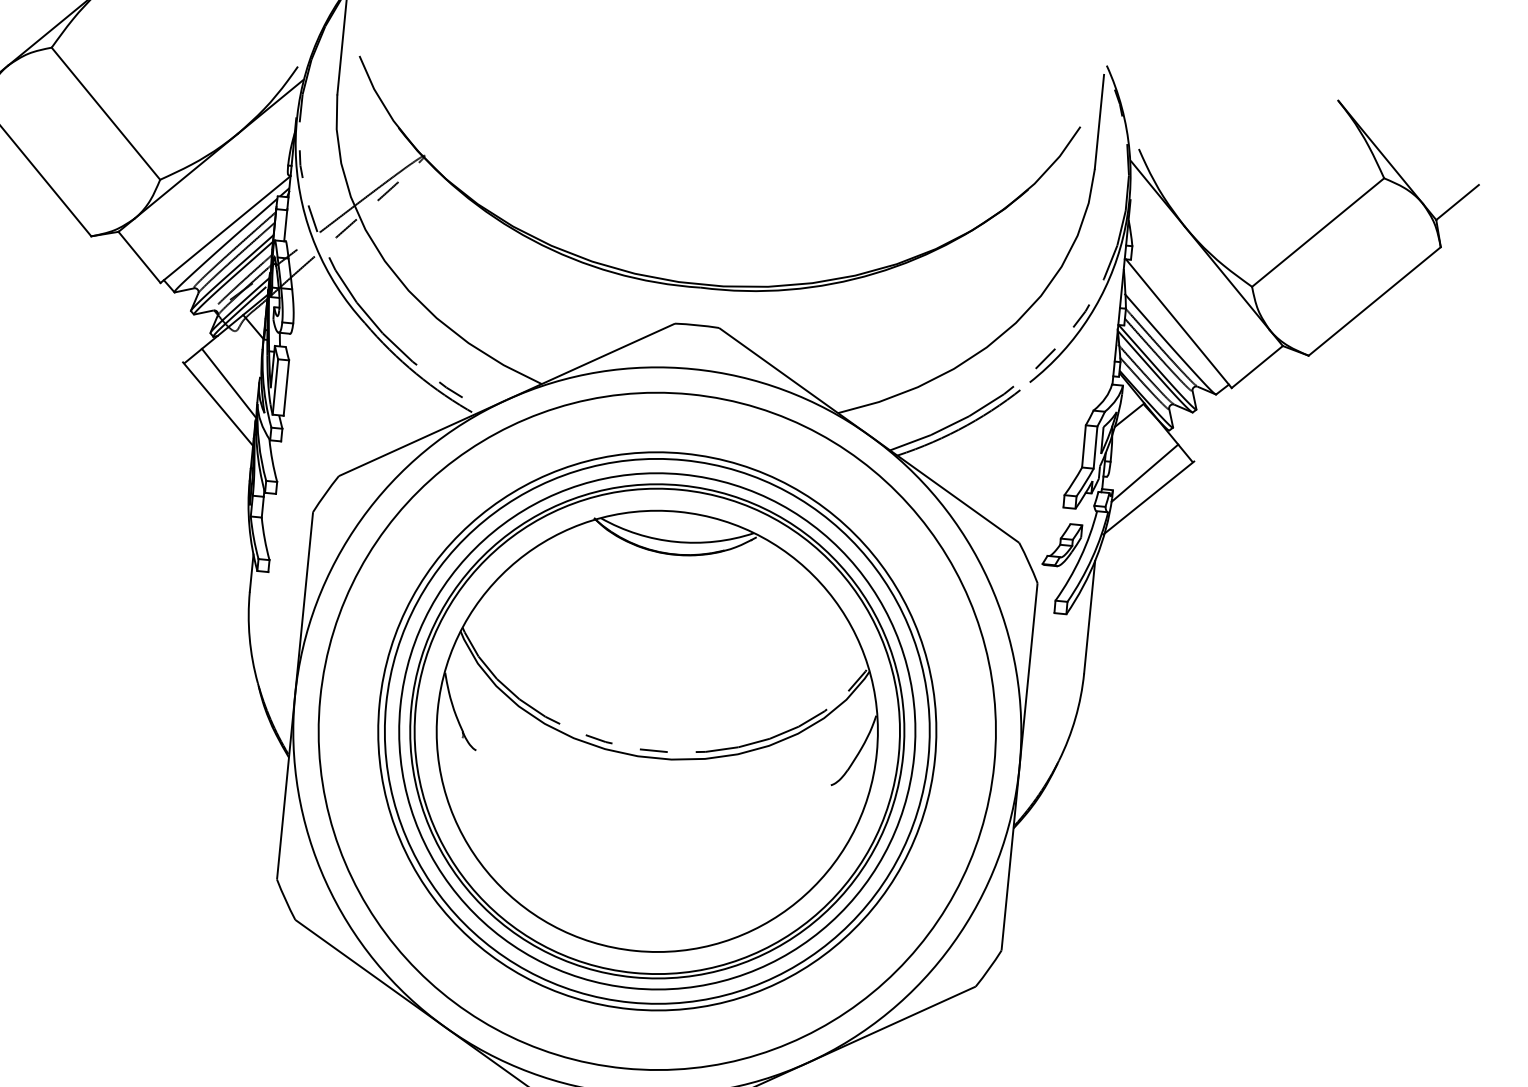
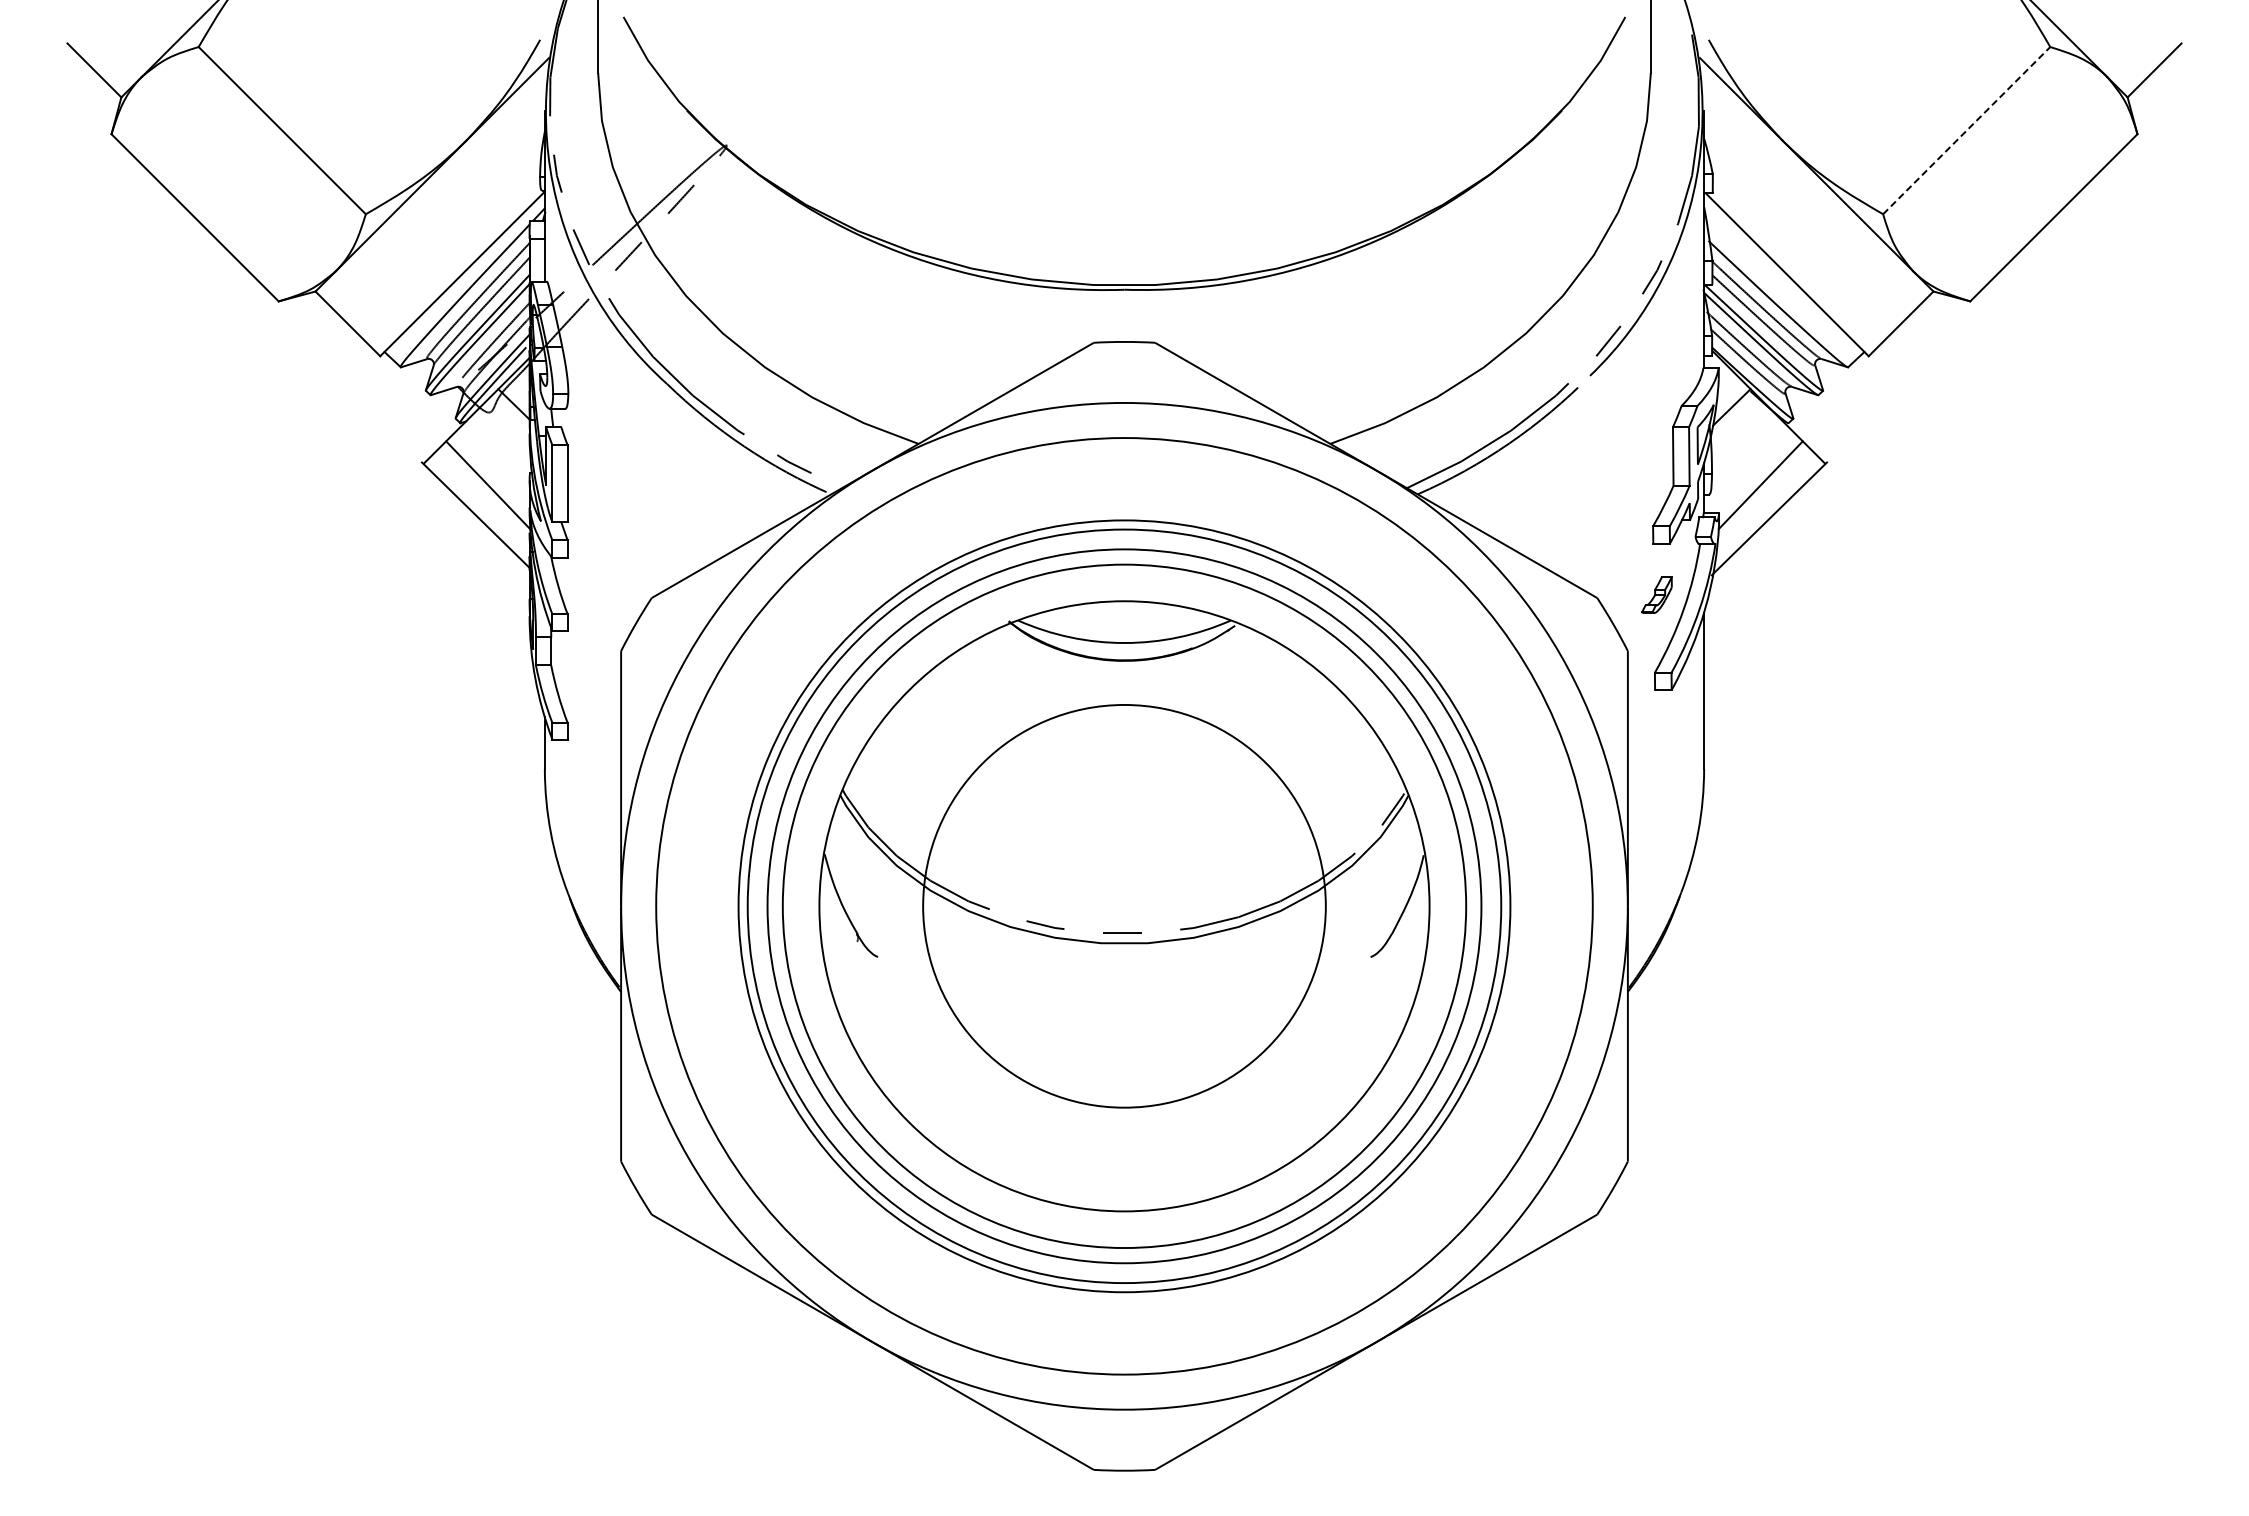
line: (1318, 232) -> (1967, 130), solid -> dashed
part: (1062, 544) -> (1656, 594), size x0.6
circle: (657, 730) -> (1124, 905), size x0.6

